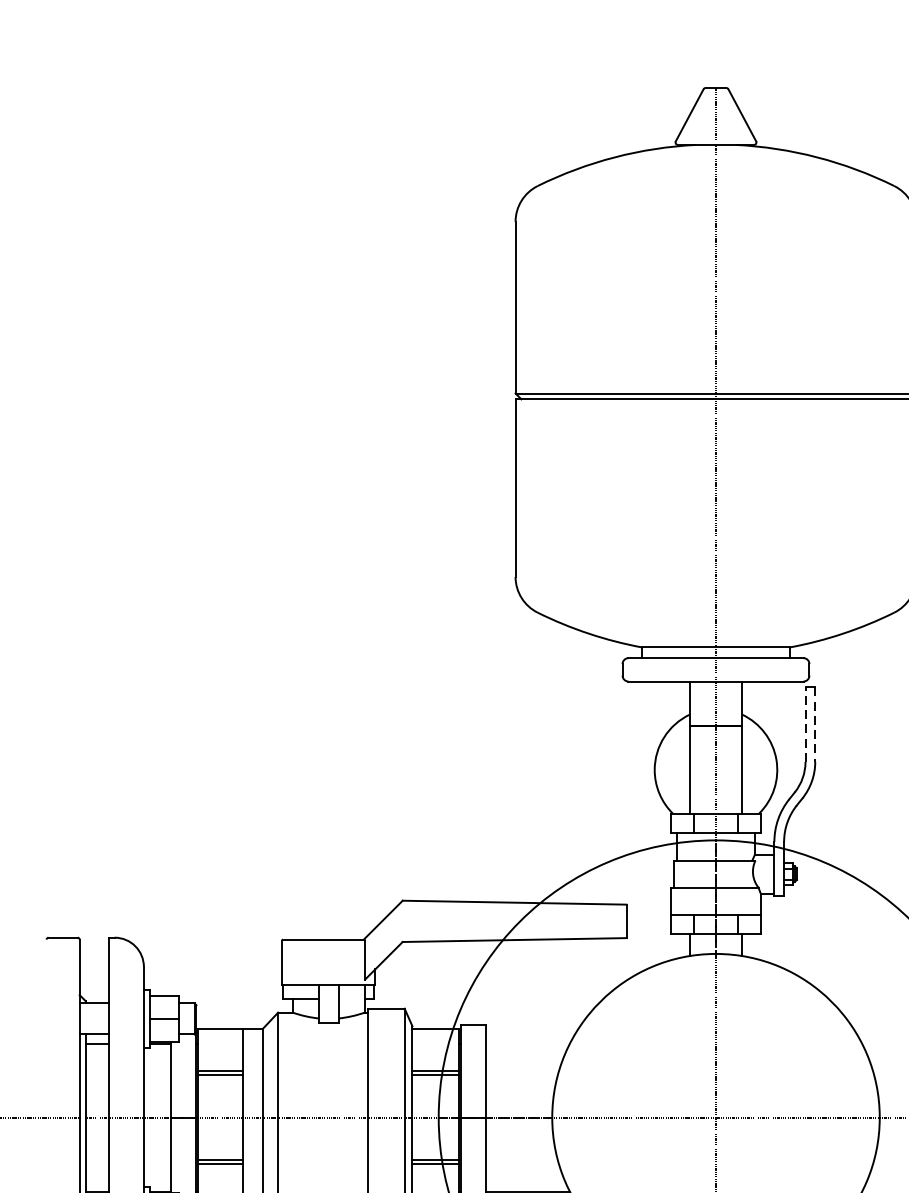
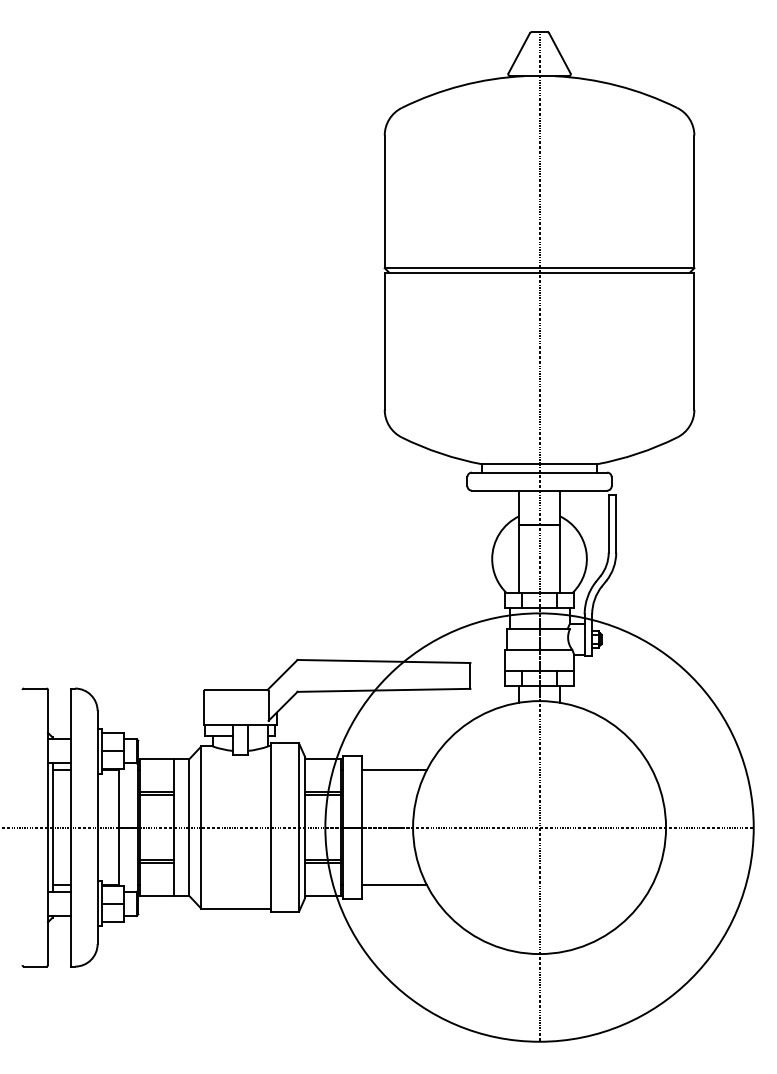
line: (805, 724) -> (608, 523), dashed -> solid
line: (815, 724) -> (616, 523), dashed -> solid
line: (528, 1043) -> (394, 770), added

